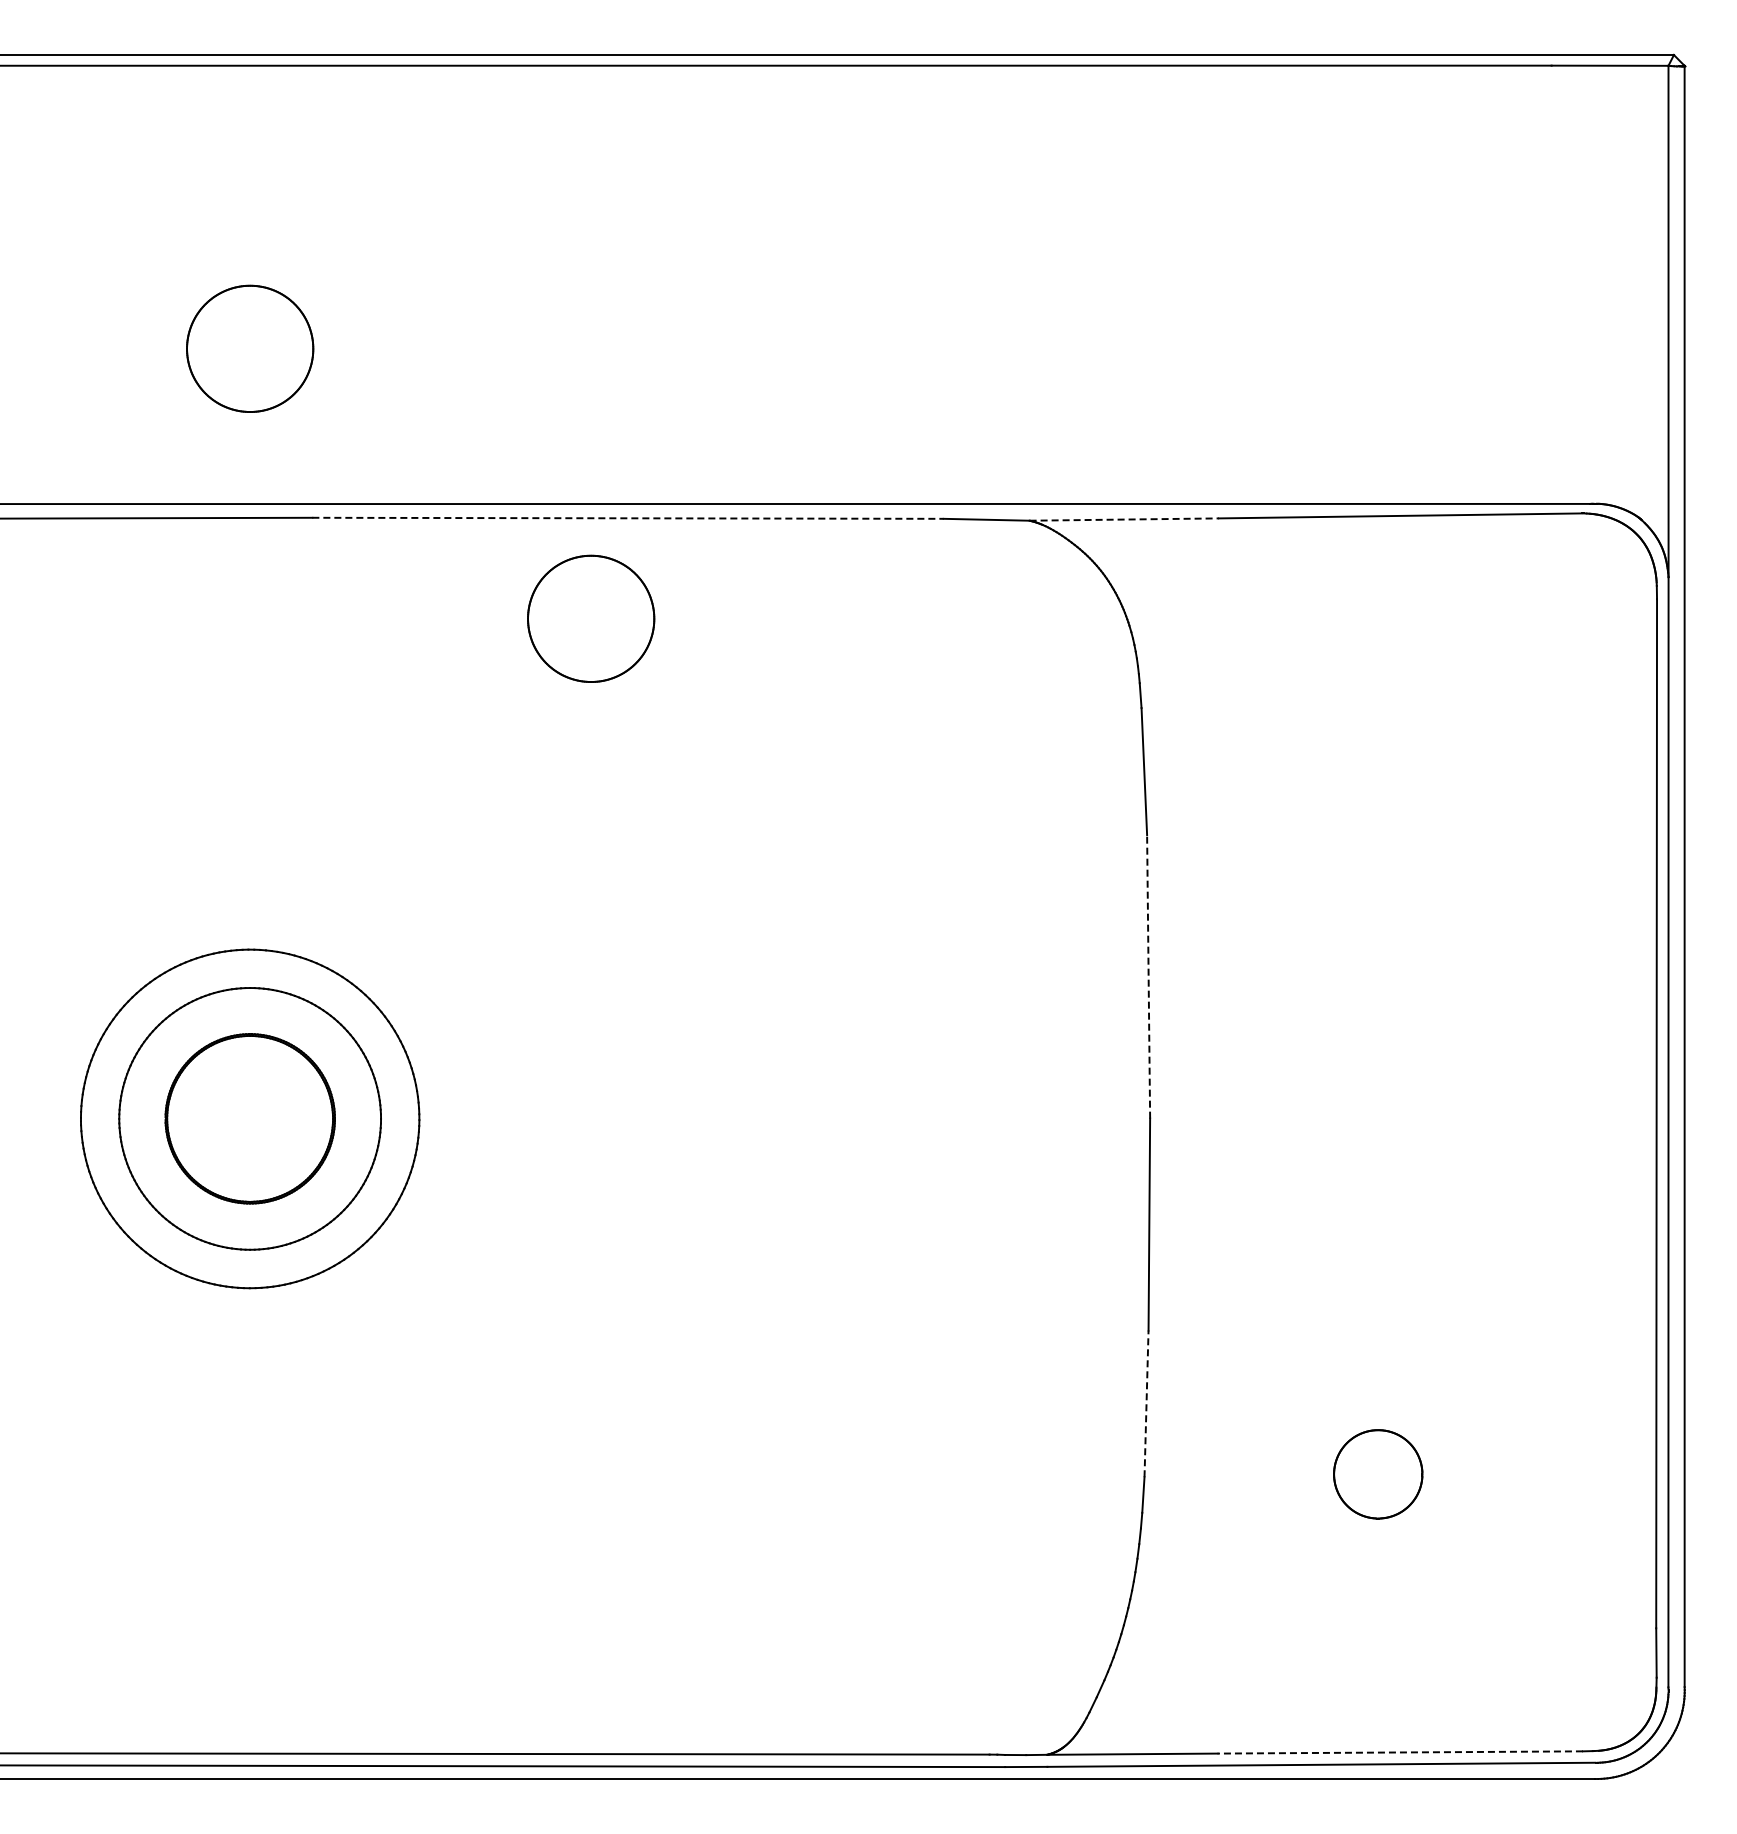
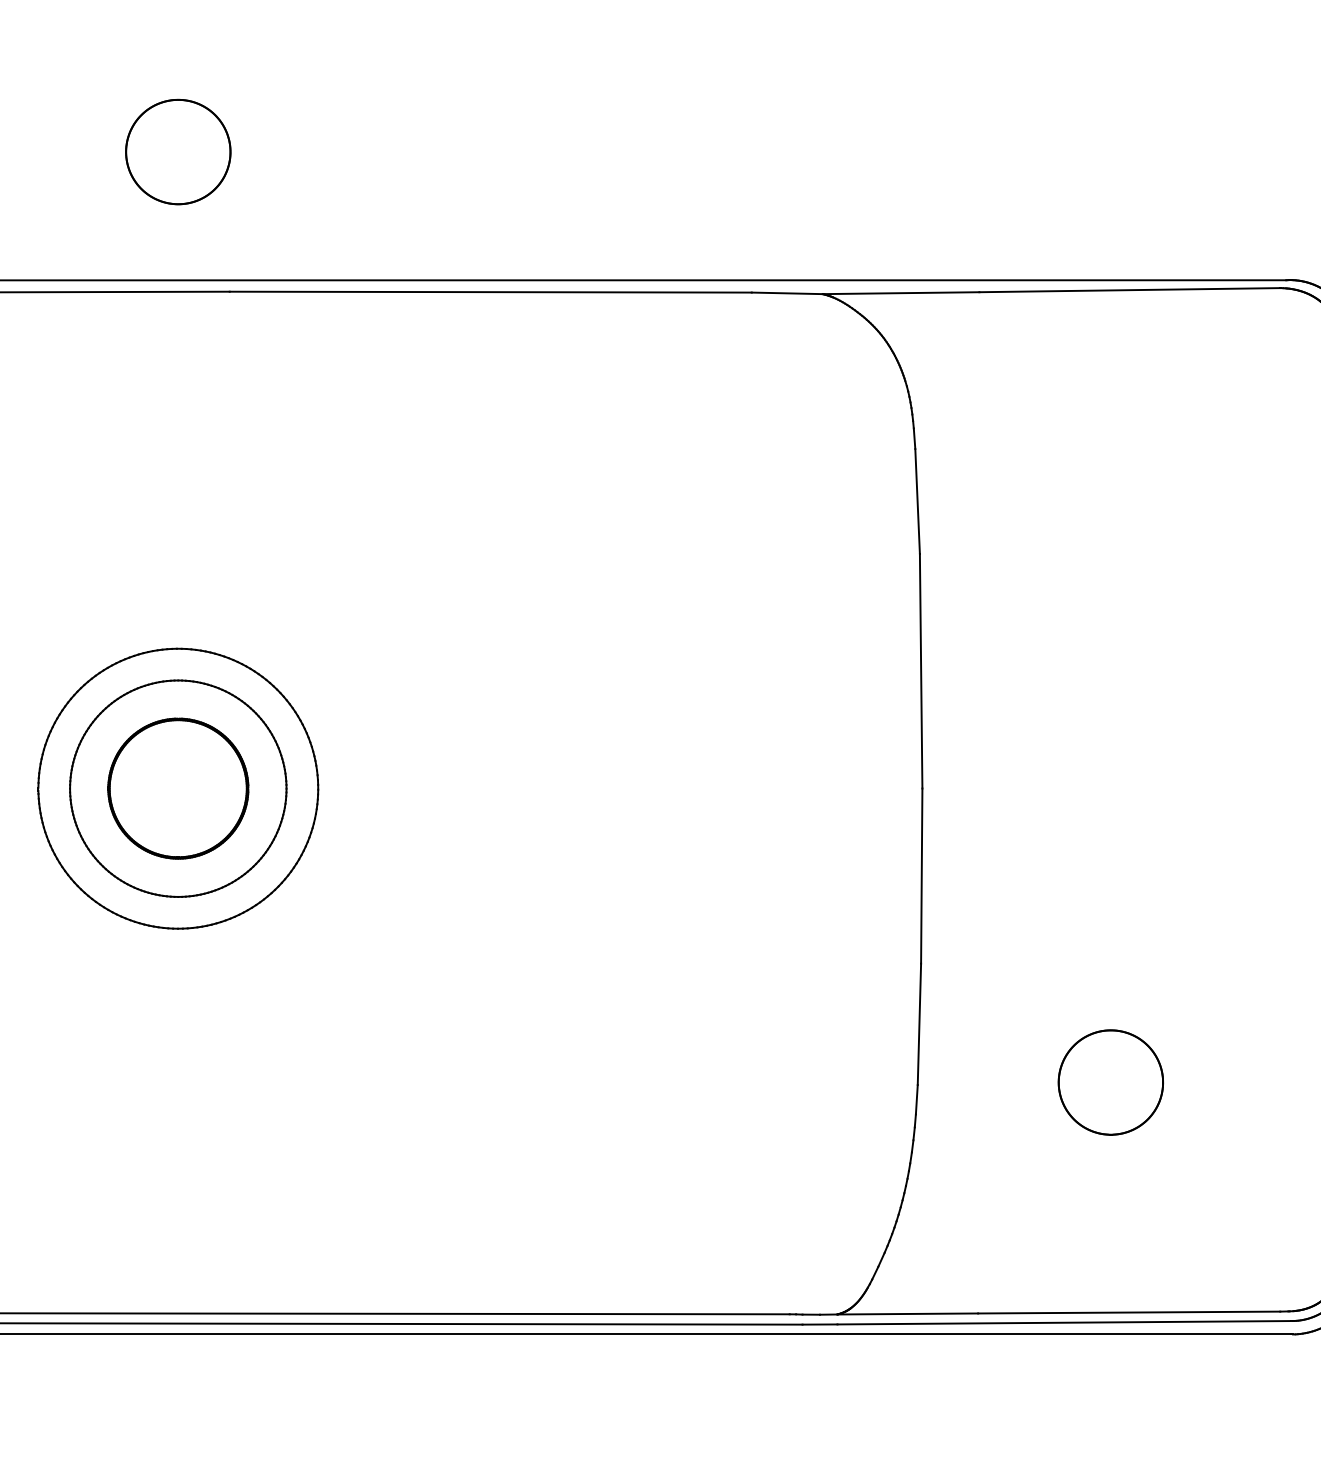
line: (628, 518) -> (491, 292), dashed -> solid
line: (1124, 519) -> (901, 293), dashed -> solid
part: (591, 618) -> (460, 374), removed
line: (1148, 976) -> (921, 670), dashed -> solid
line: (1146, 1403) -> (919, 1024), dashed -> solid
part: (1378, 1474) -> (1111, 1082), size x1.43
line: (1400, 1752) -> (1129, 1312), dashed -> solid

